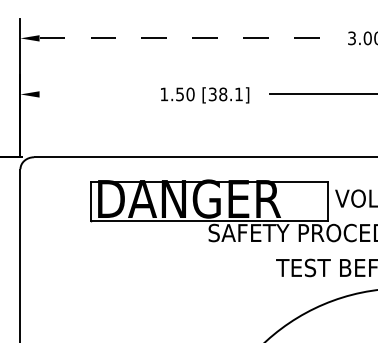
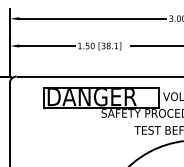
line: (192, 37) -> (93, 18), dashed -> solid
line: (95, 95) -> (46, 46), added

